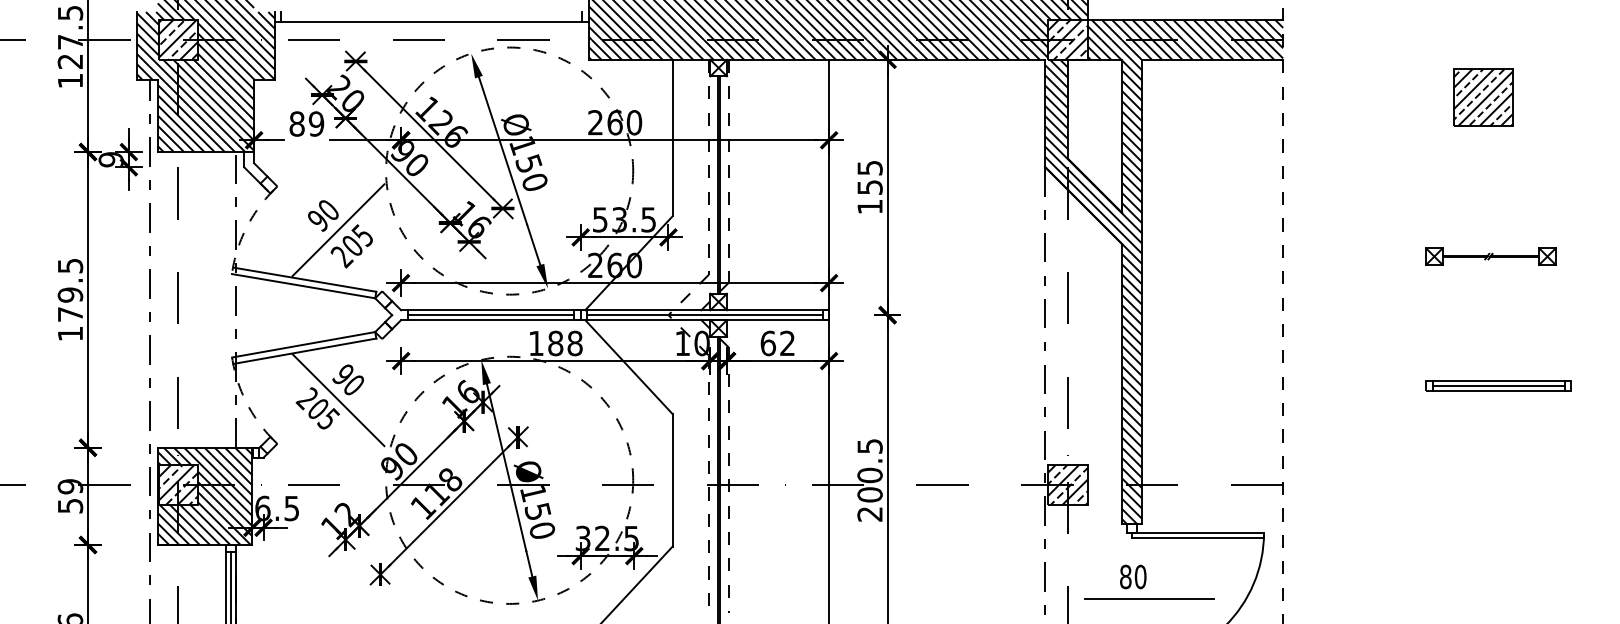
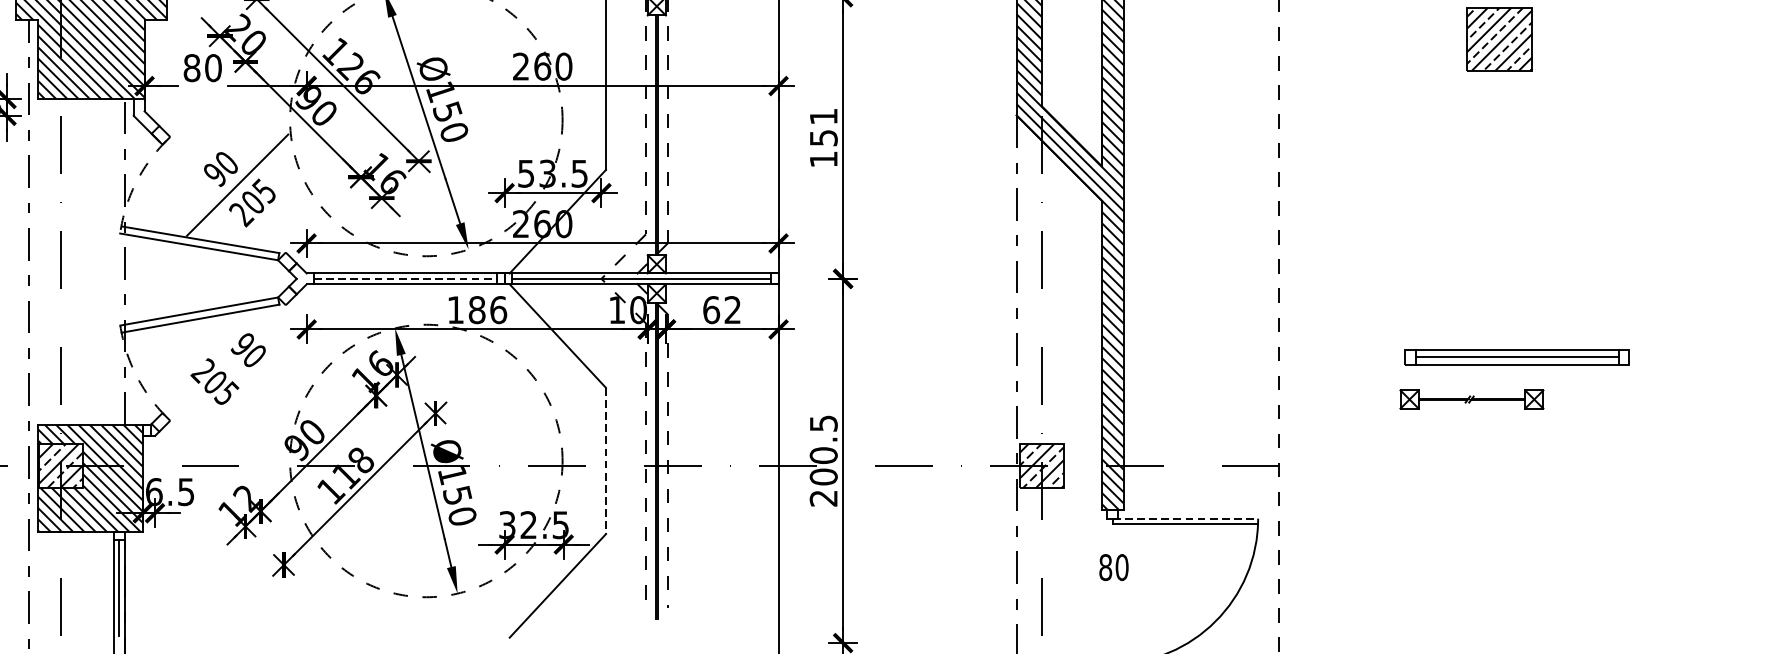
text: (316, 123) -> (213, 67), 89 -> 80
text: (869, 168) -> (823, 117), 155 -> 151
part: (1490, 256) -> (1471, 399), moved
line: (491, 315) -> (406, 279), solid -> dashed
text: (574, 343) -> (497, 310), 188 -> 186
part: (1498, 385) -> (1516, 356), size x1.4
line: (338, 400) -> (237, 372), removed
line: (672, 480) -> (605, 461), solid -> dashed
line: (1198, 532) -> (1185, 518), solid -> dashed
line: (1149, 598) -> (1131, 591), removed

